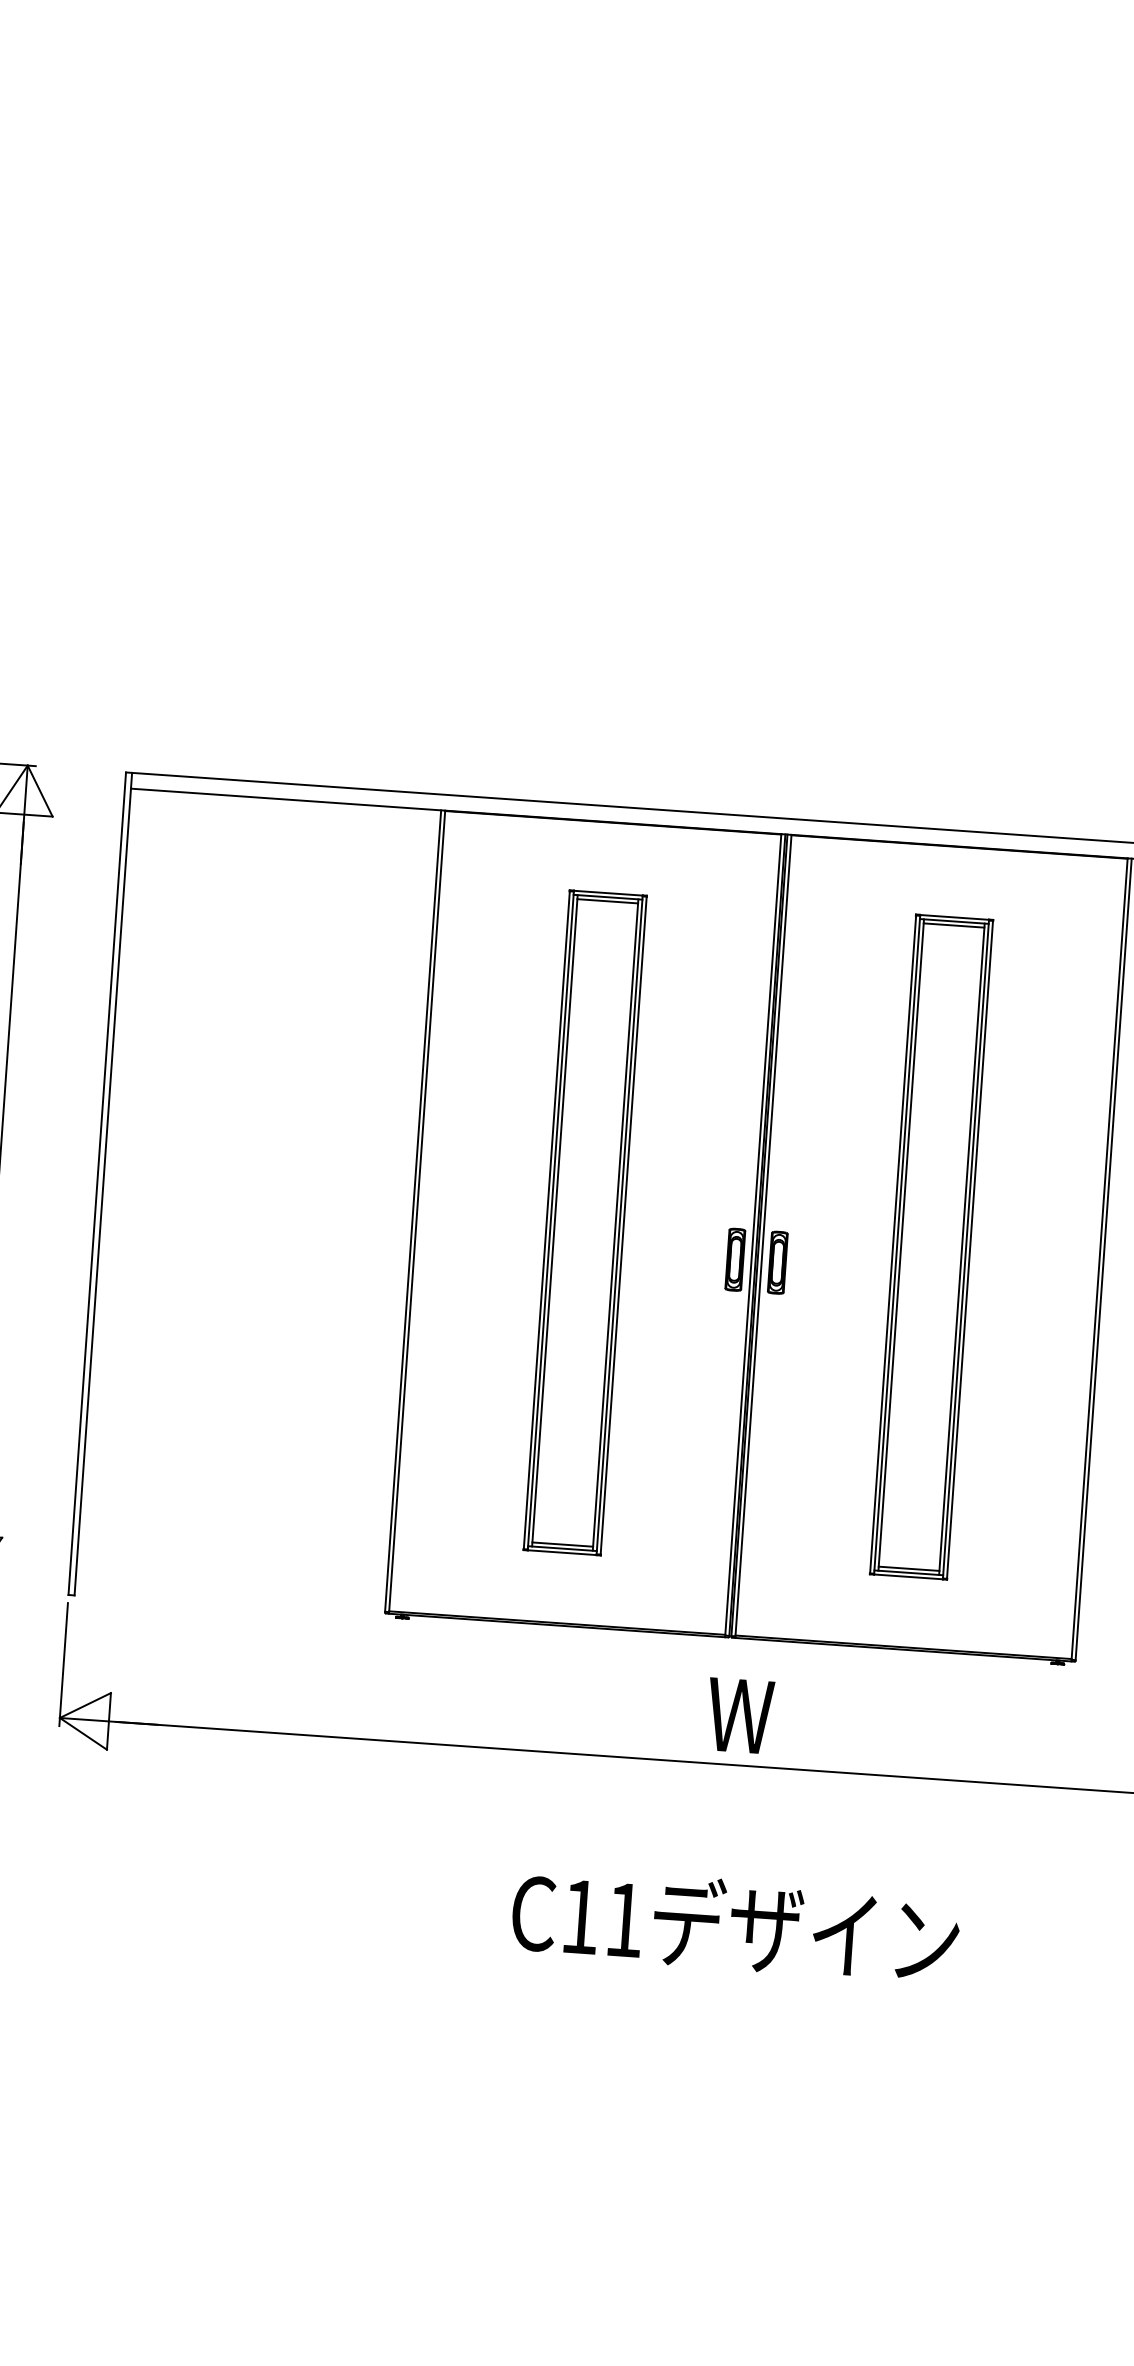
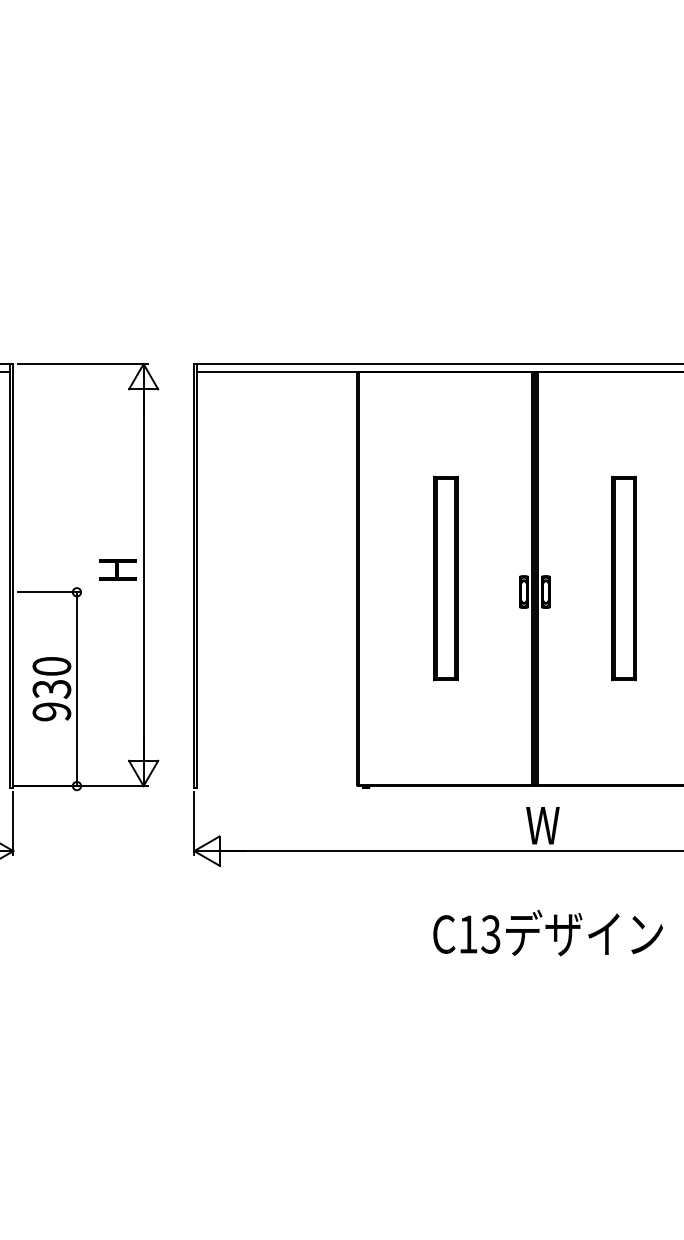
part: (584, 1222) -> (445, 578), size x0.6
part: (930, 1246) -> (623, 578), size x0.6
text: (623, 1920) -> (490, 934), C11 -> C13

